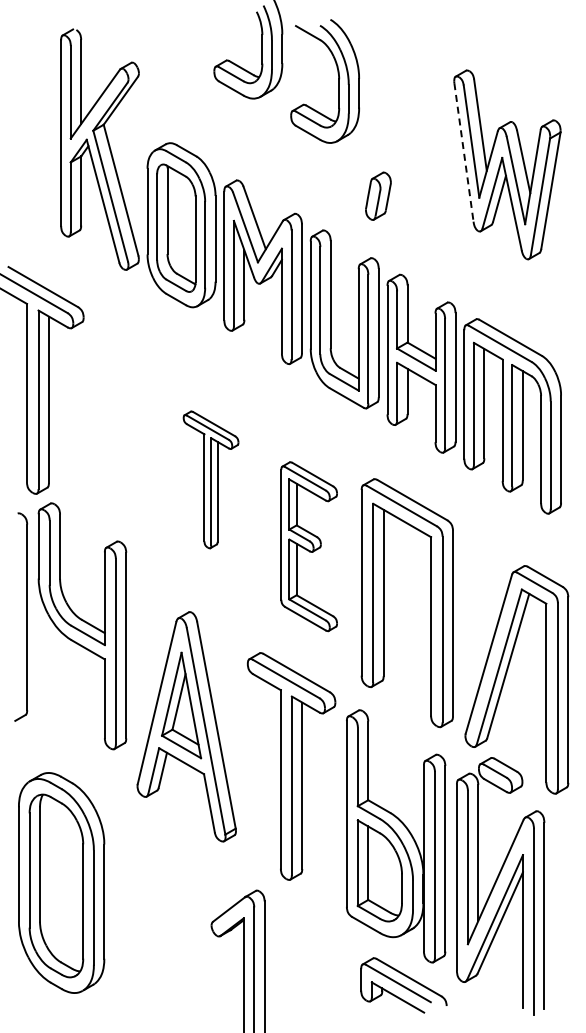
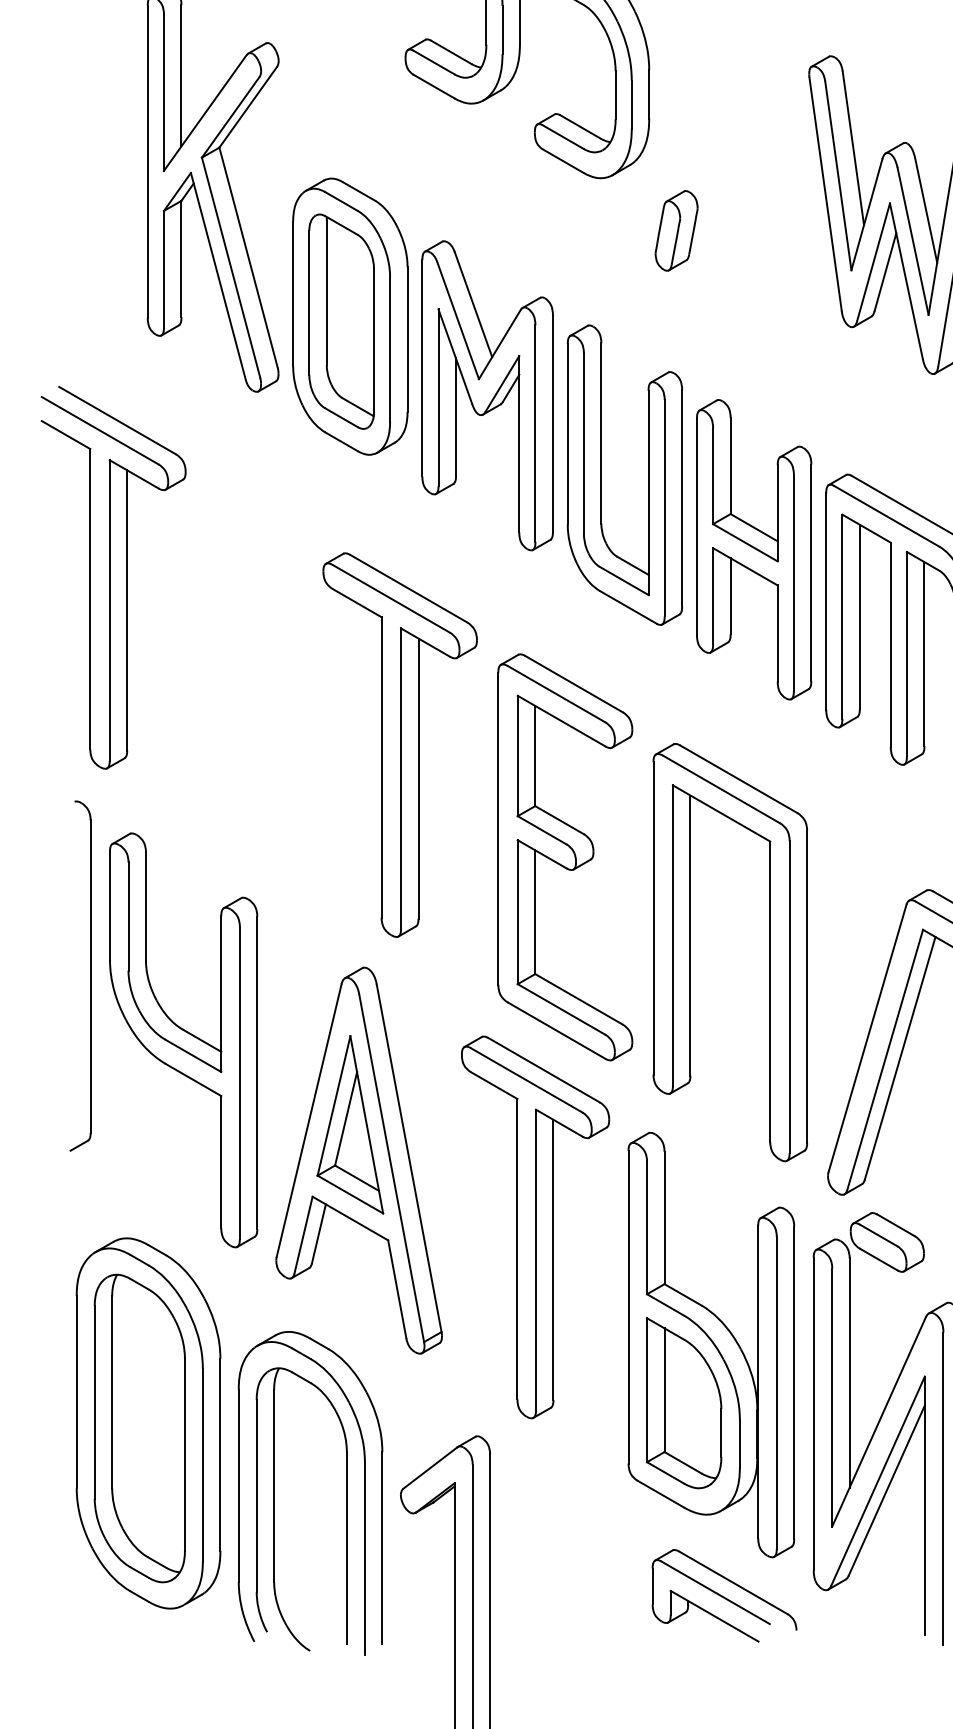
line: (463, 152) -> (824, 194), dashed -> solid
part: (378, 195) -> (676, 229), moved
part: (210, 479) -> (399, 744), size x1.67
part: (308, 546) -> (563, 857), size x1.43
part: (82, 626) -> (183, 1040), moved
part: (136, 923) -> (274, 1491), added

